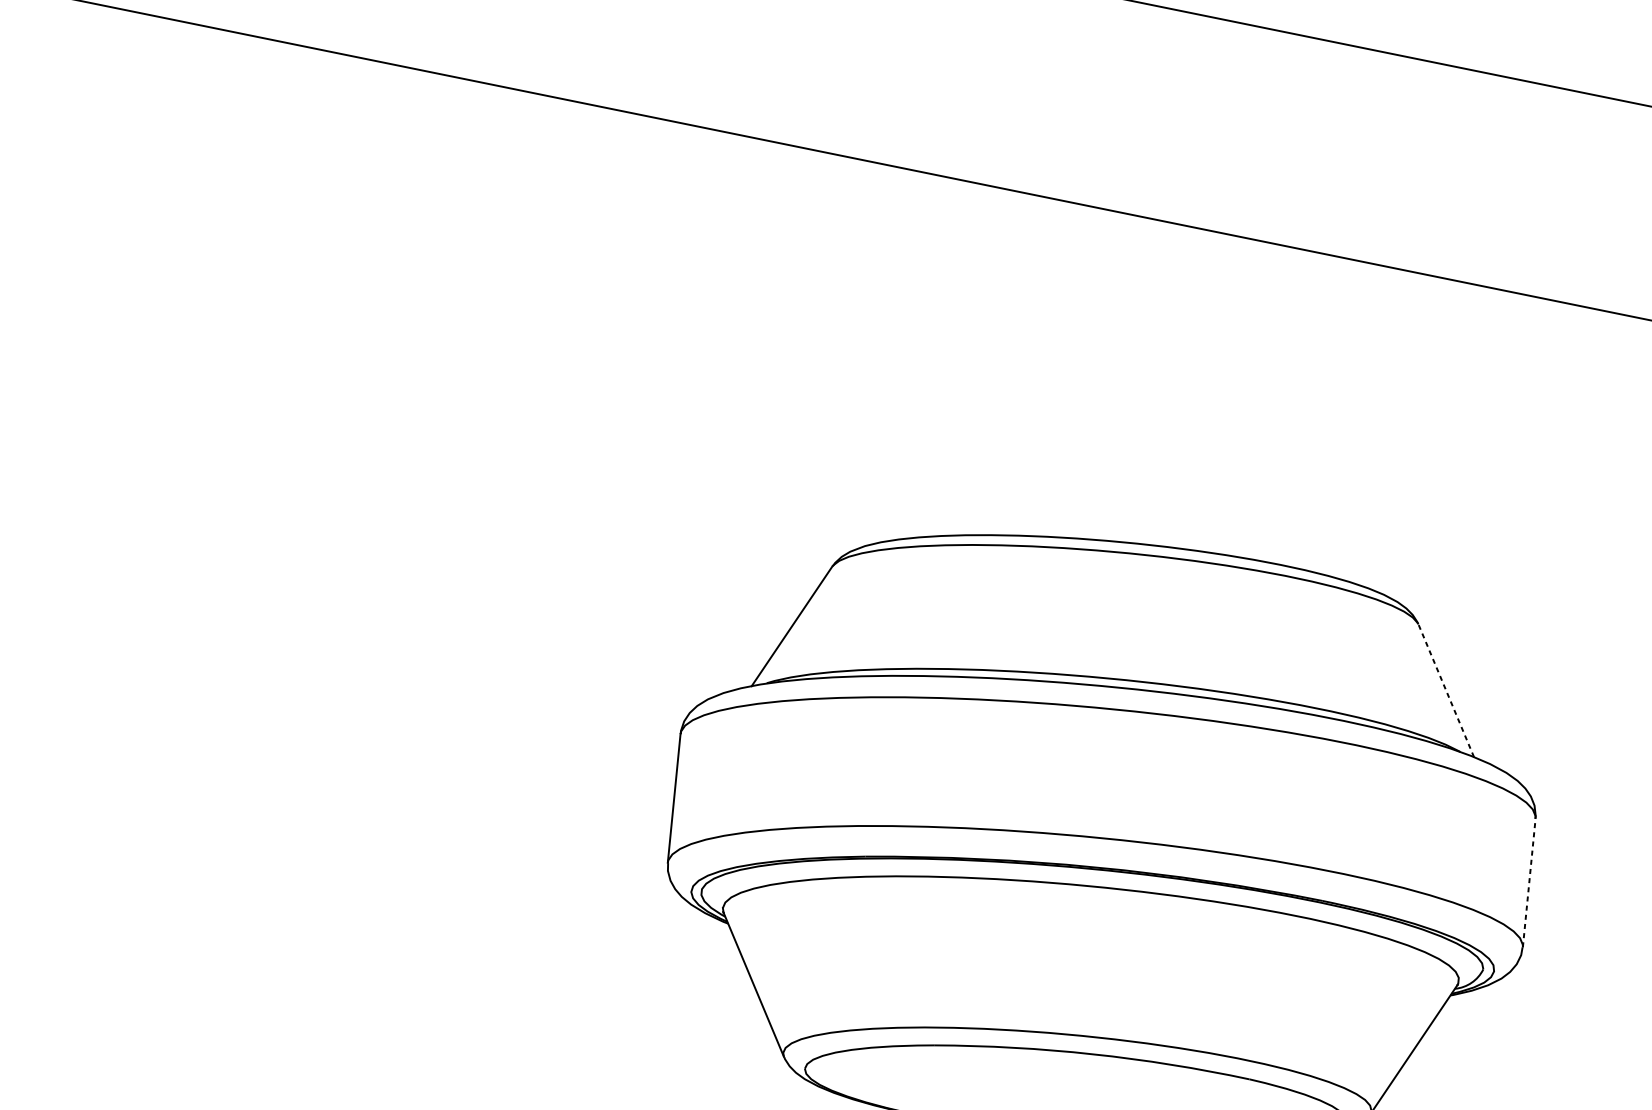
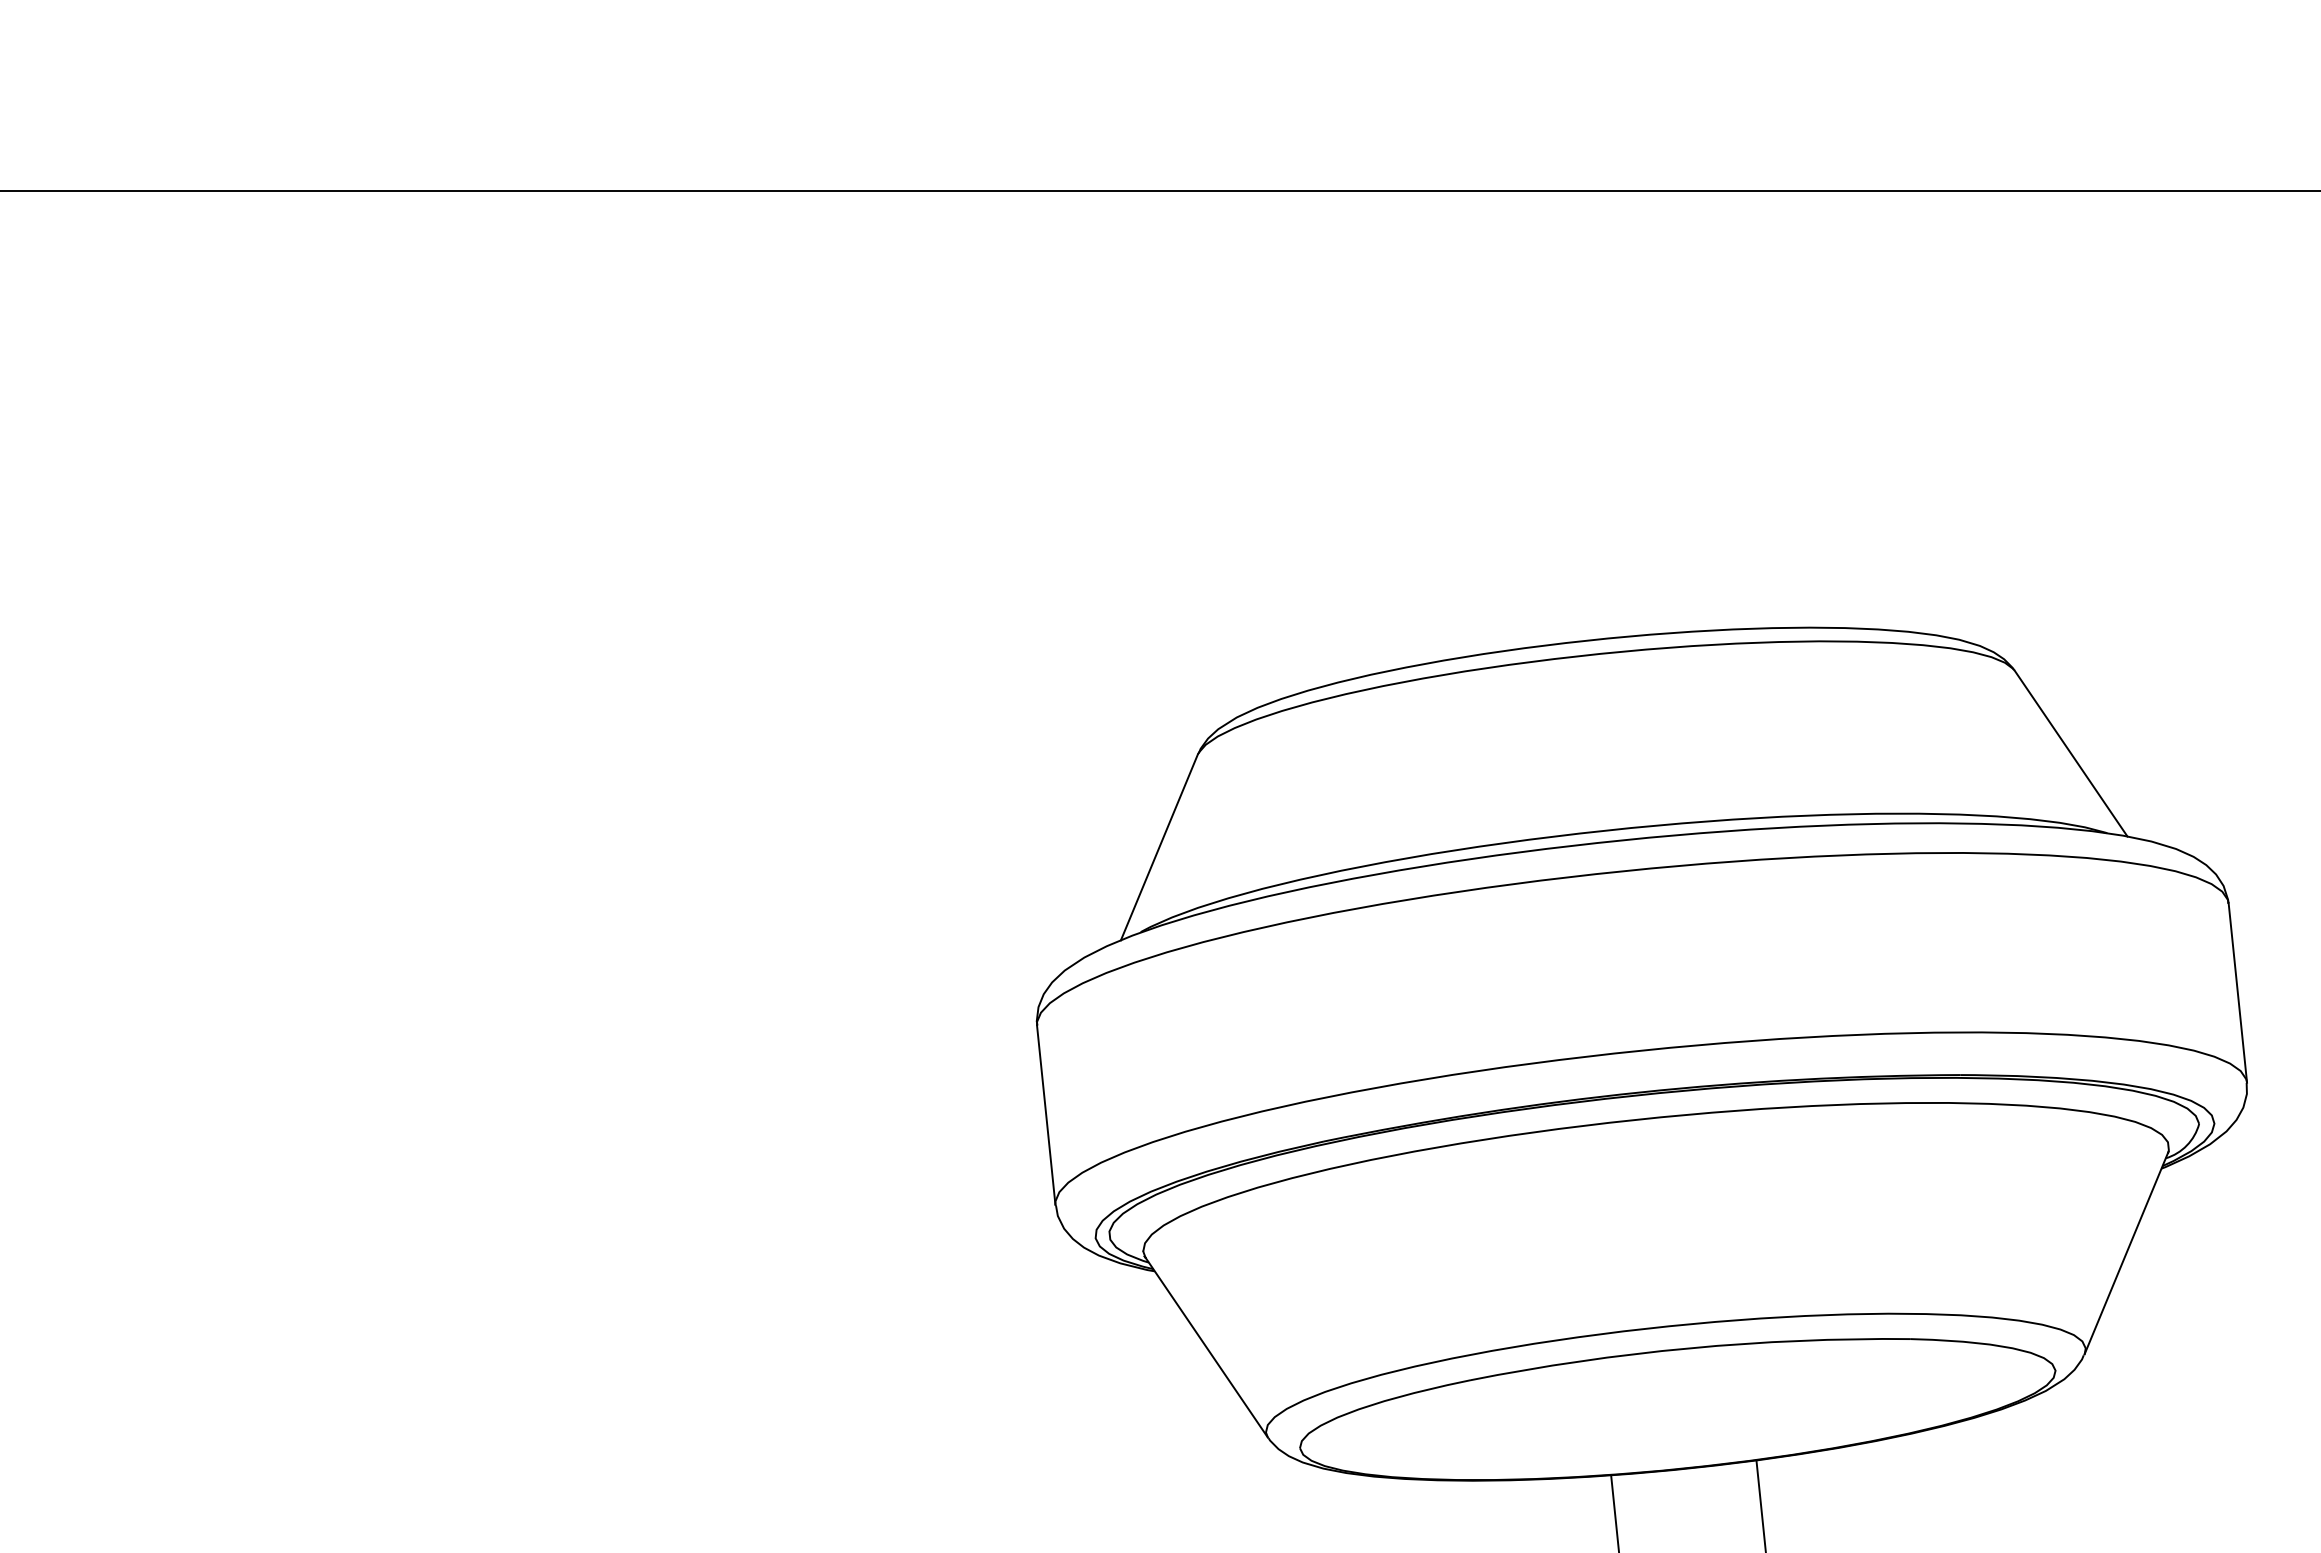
line: (1445, 690) -> (2070, 753), dashed -> solid
line: (1529, 882) -> (2237, 992), dashed -> solid

